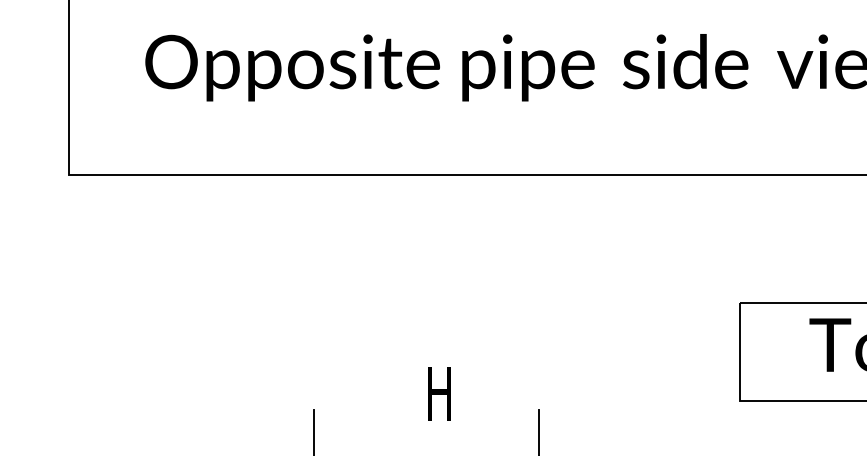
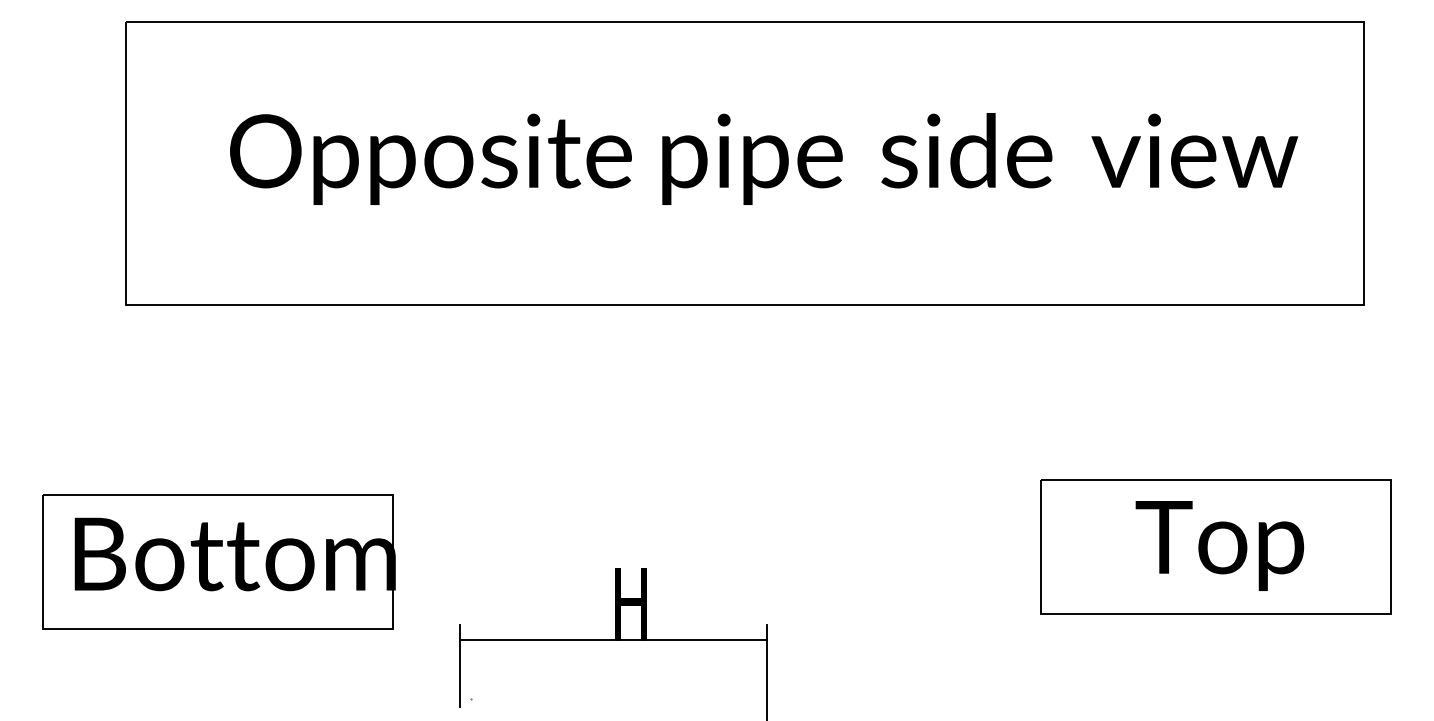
part: (136, 362) -> (218, 561), added
line: (426, 420) -> (613, 639), added

